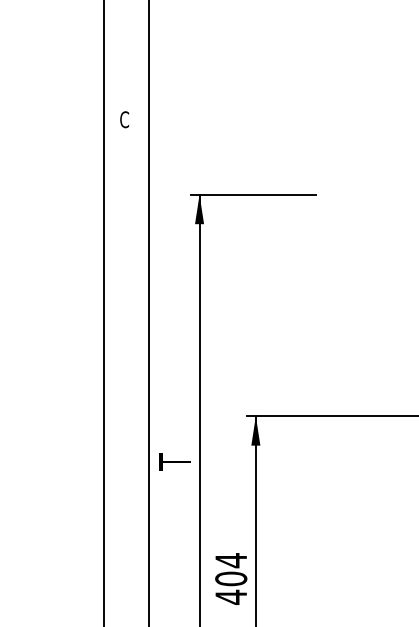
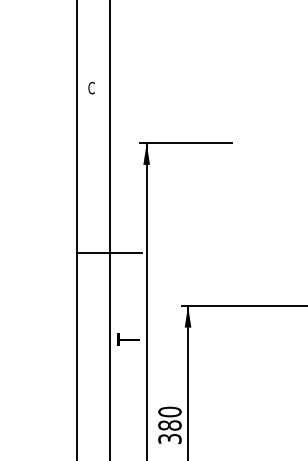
line: (148, 344) -> (109, 253), added
text: (230, 578) -> (169, 425), 404 -> 380

